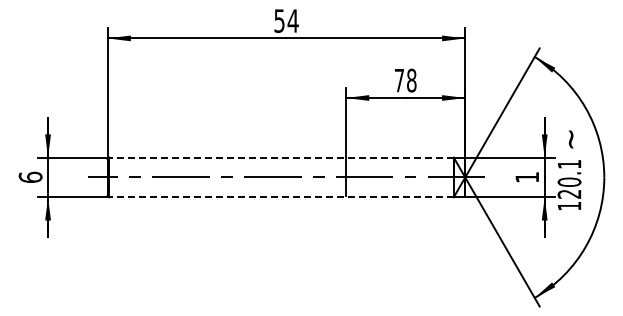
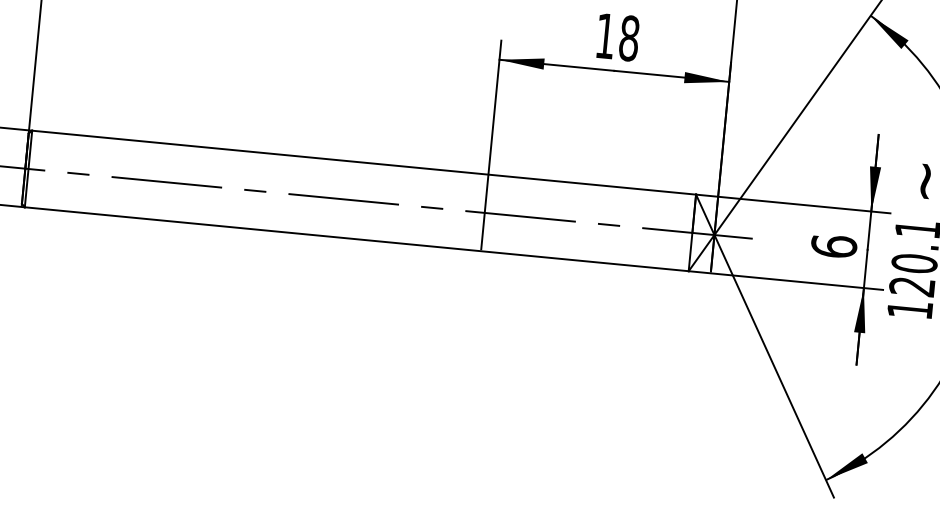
text: (399, 80) -> (605, 35), 78 -> 18
line: (281, 157) -> (364, 162), dashed -> solid
text: (527, 176) -> (834, 244), 1 -> 6
line: (281, 197) -> (356, 239), dashed -> solid

